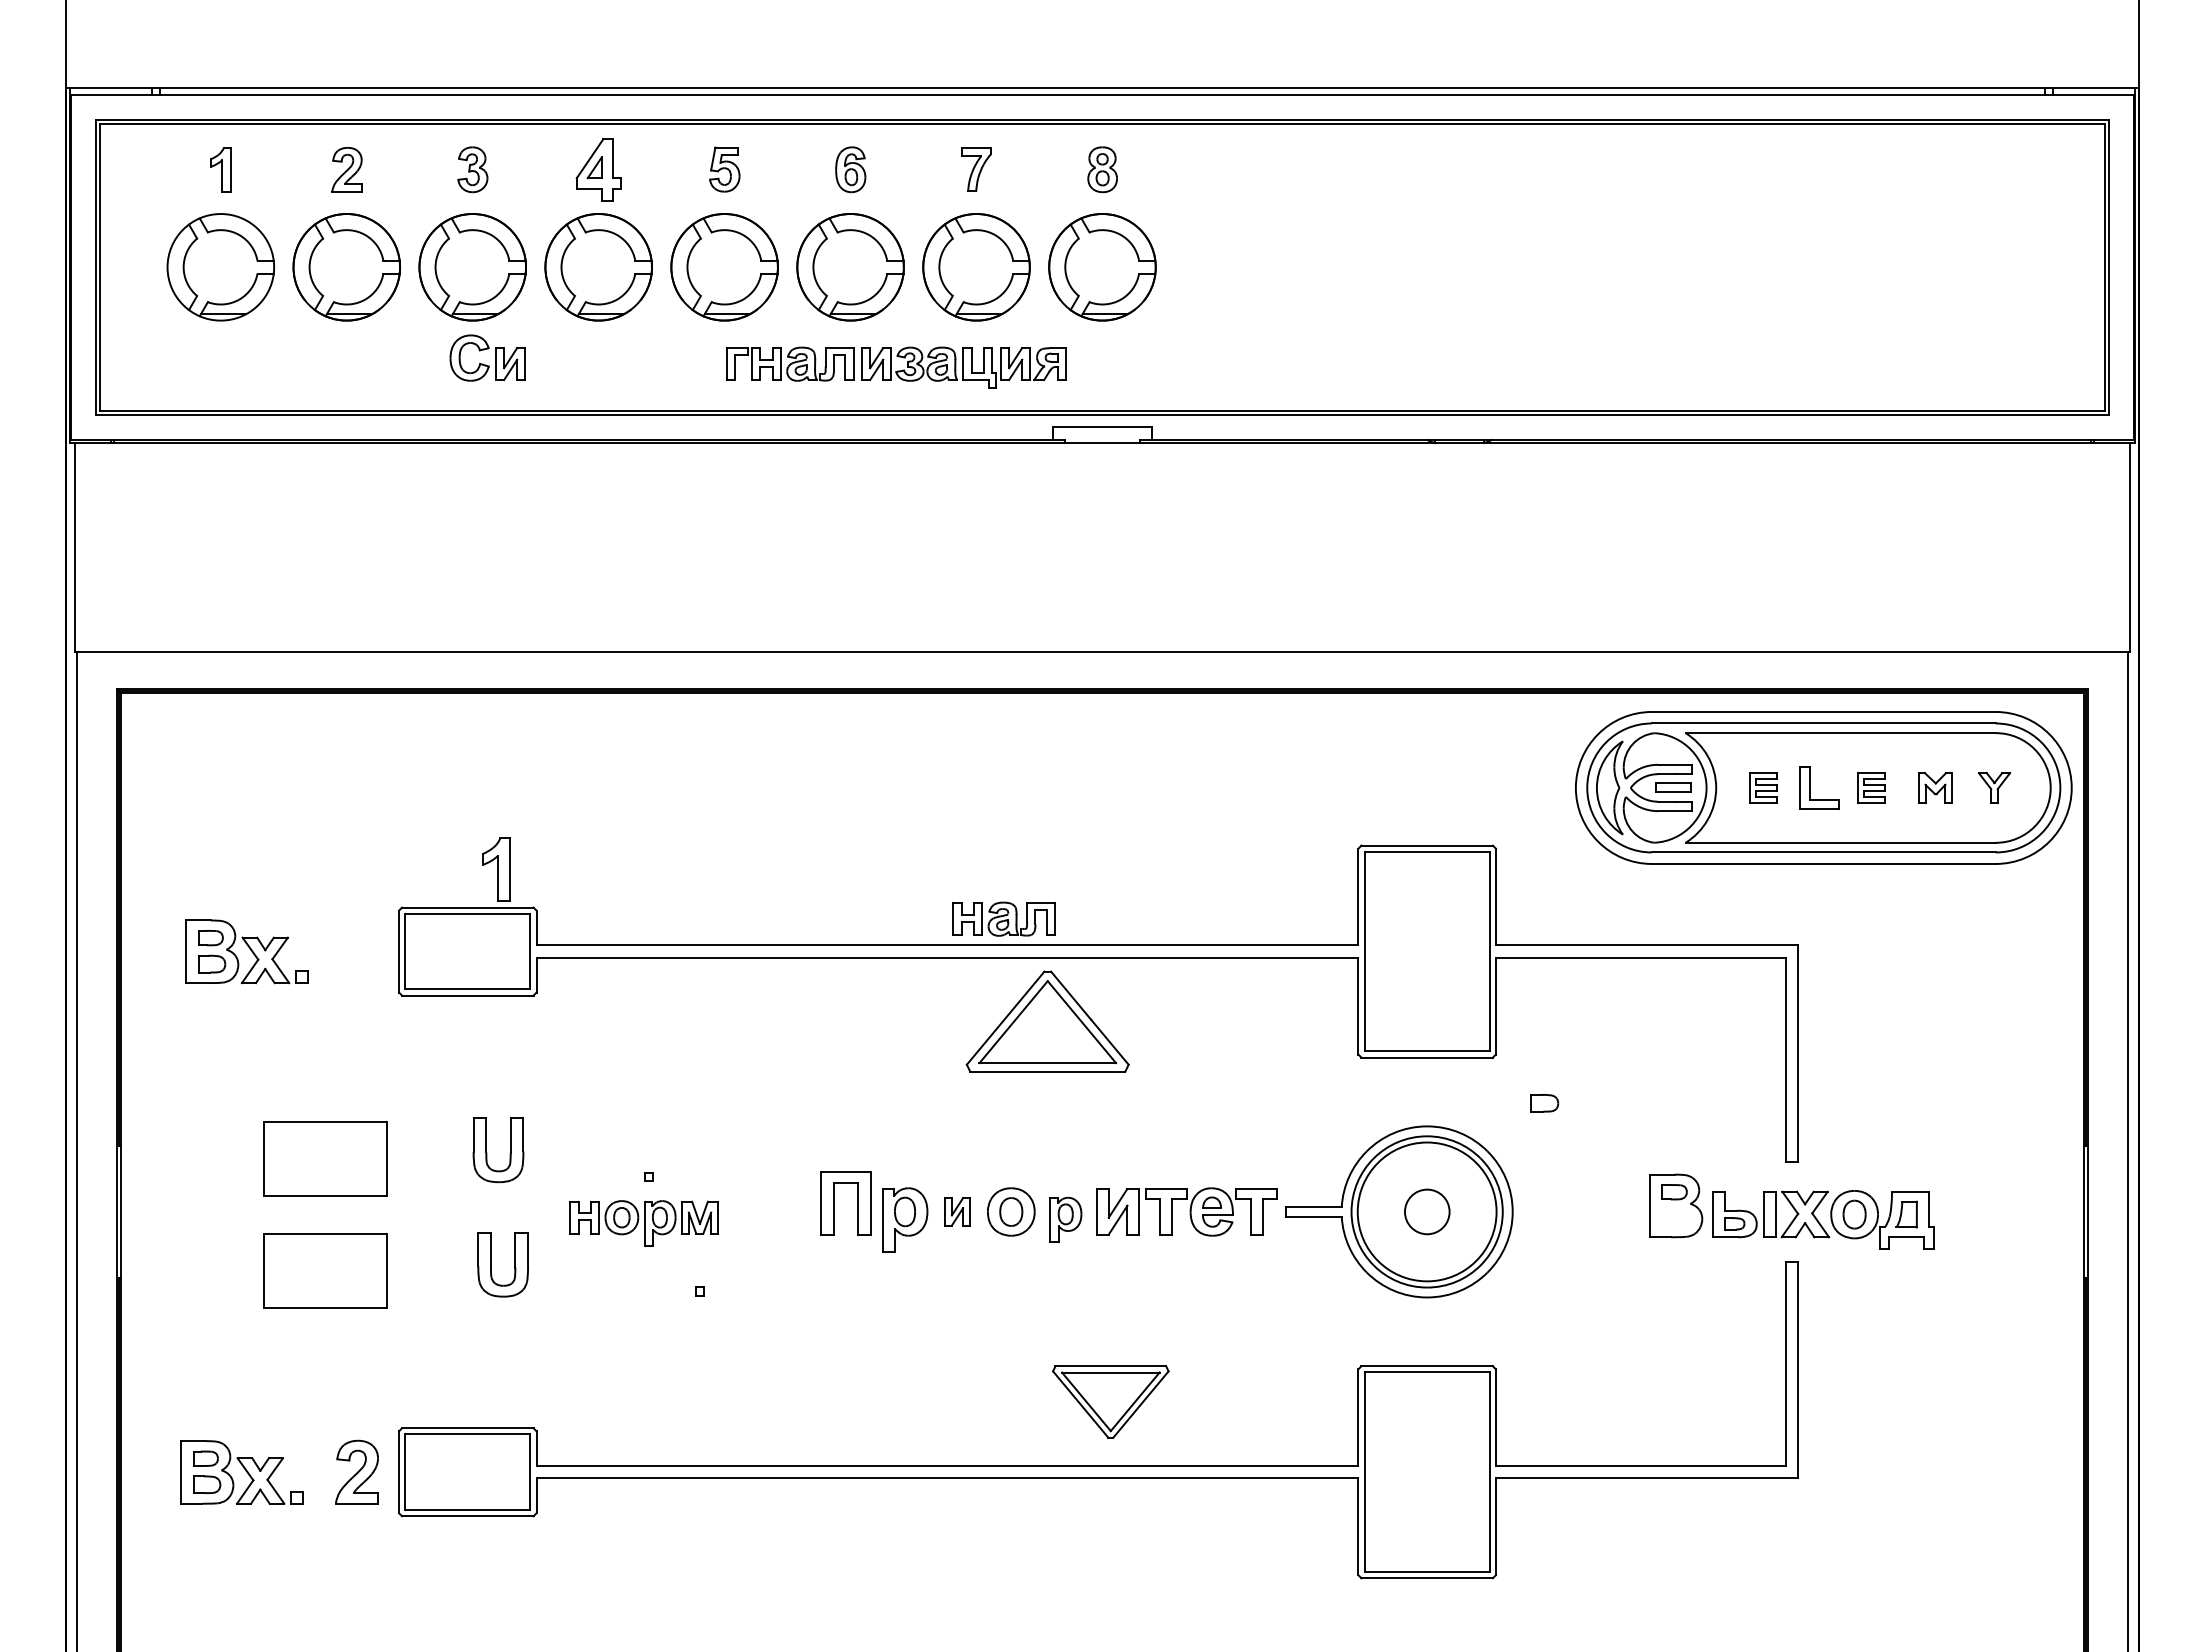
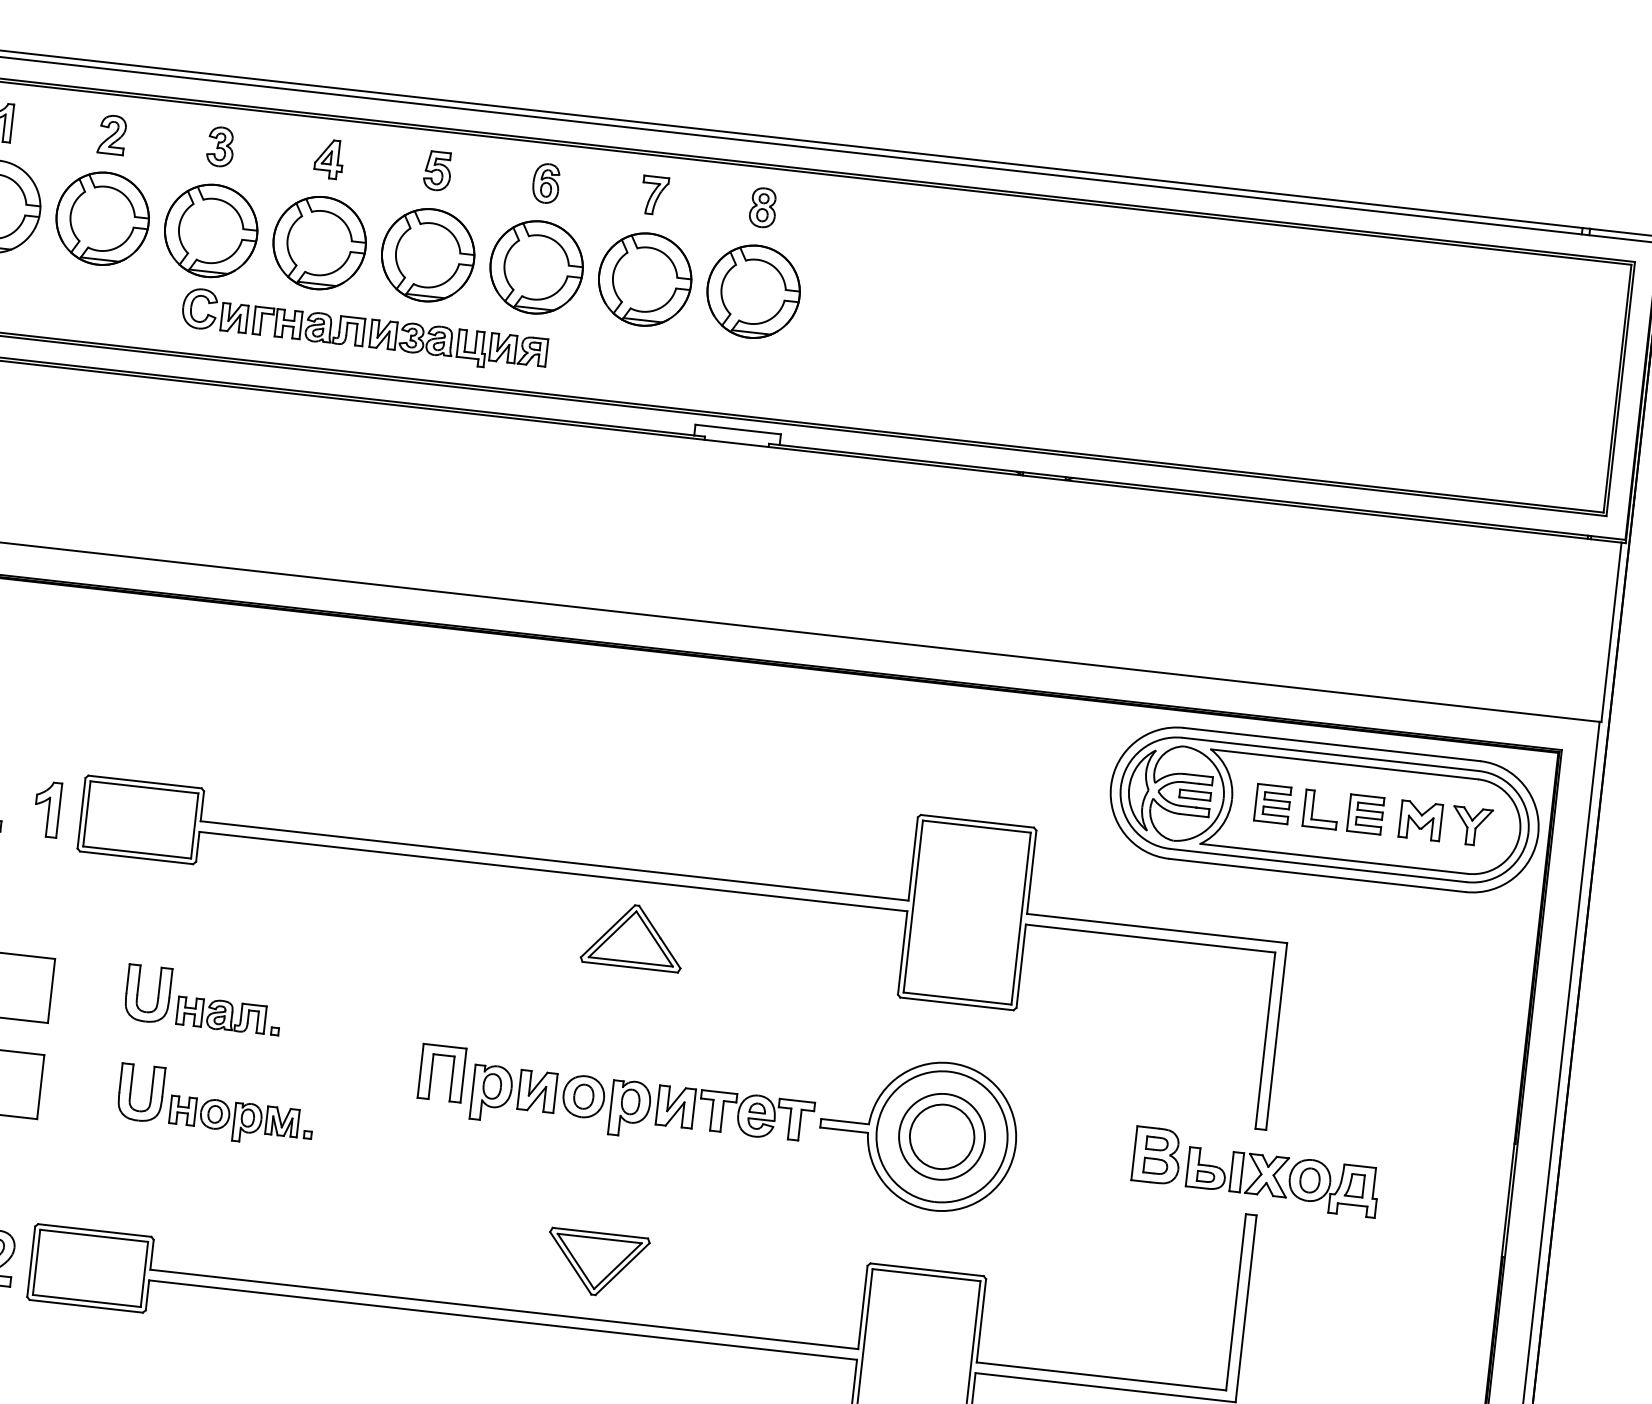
part: (598, 169) -> (328, 158), size x0.71
part: (896, 367) -> (400, 339), moved
part: (1763, 787) -> (1272, 803), size x1.43
part: (1871, 787) -> (1365, 814), size x1.43
part: (1935, 787) -> (1420, 820), size x1.43
part: (1994, 787) -> (1471, 826), size x1.43
part: (496, 869) -> (47, 809), moved
part: (1003, 918) -> (220, 1014), moved
part: (1047, 1021) -> (633, 936), size x0.71
part: (1544, 1103) -> (1155, 1166), moved
part: (957, 1211) -> (537, 1091), size x1.67
circle: (1426, 1211) -> (941, 1136), size x0.71
circle: (1427, 1211) -> (942, 1136), size x1.67
part: (1065, 1219) -> (629, 1108), size x1.43
part: (643, 1223) -> (233, 1121), moved
part: (1110, 1401) -> (596, 1263), moved

